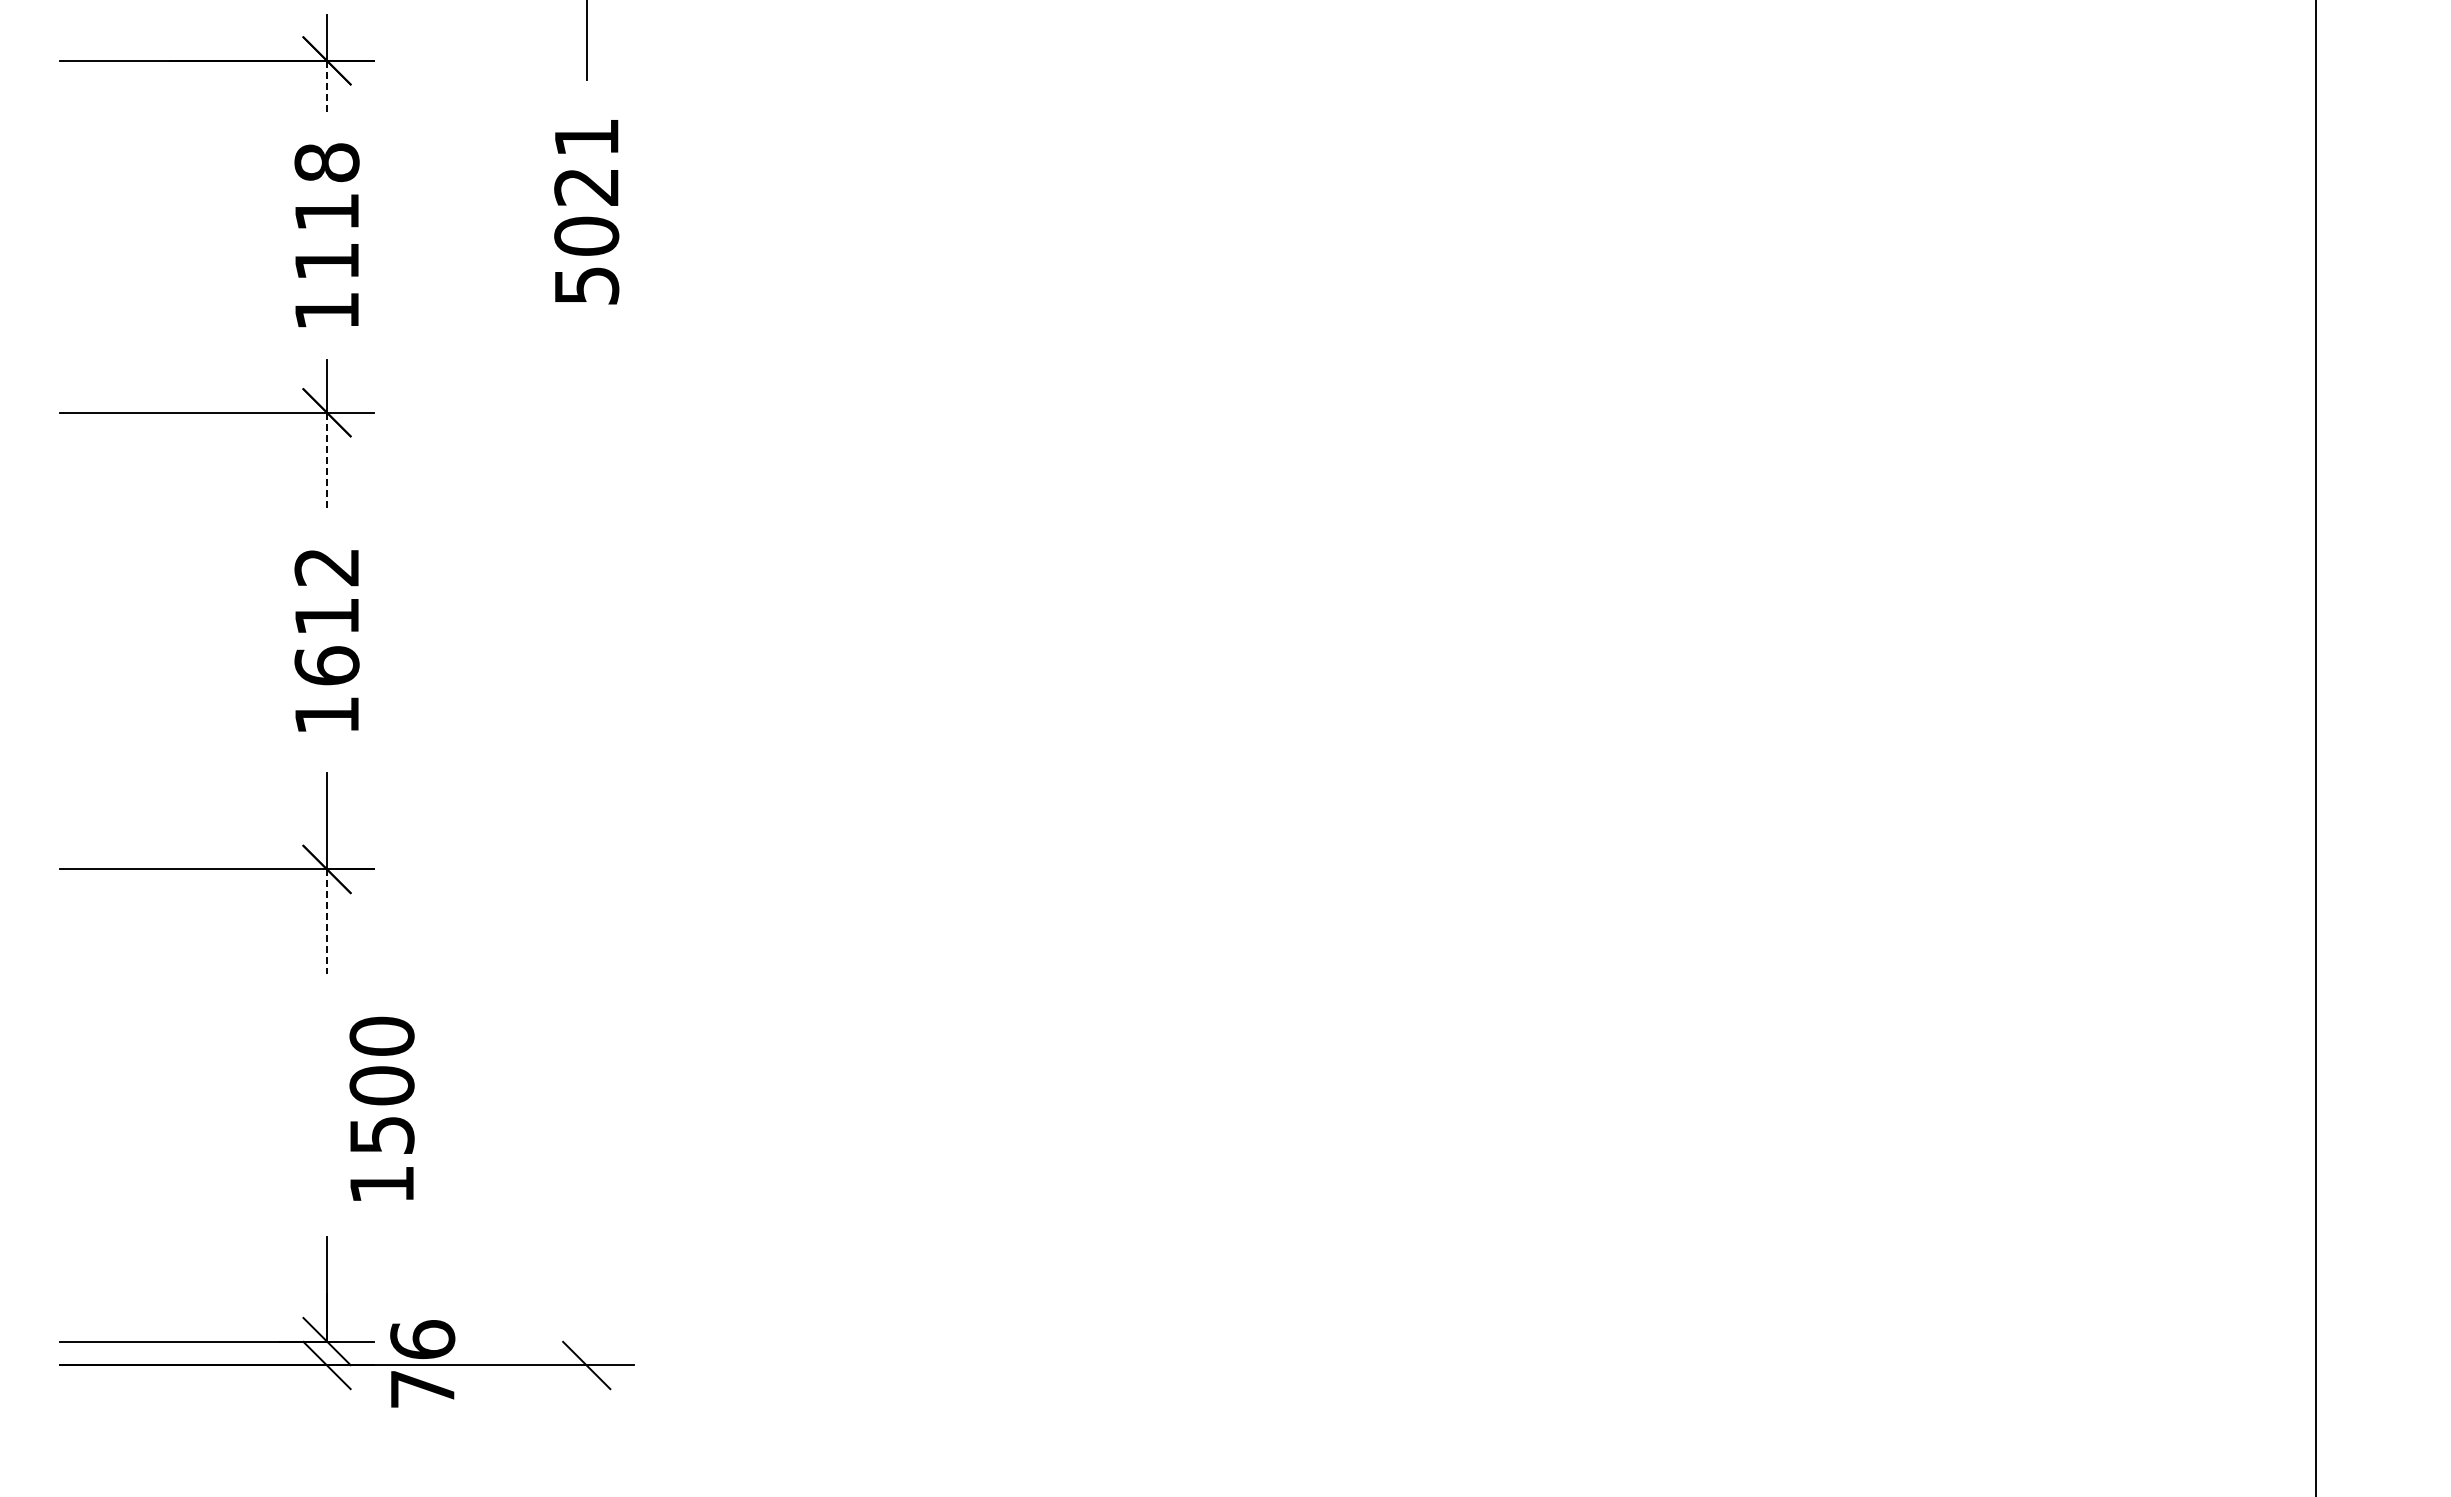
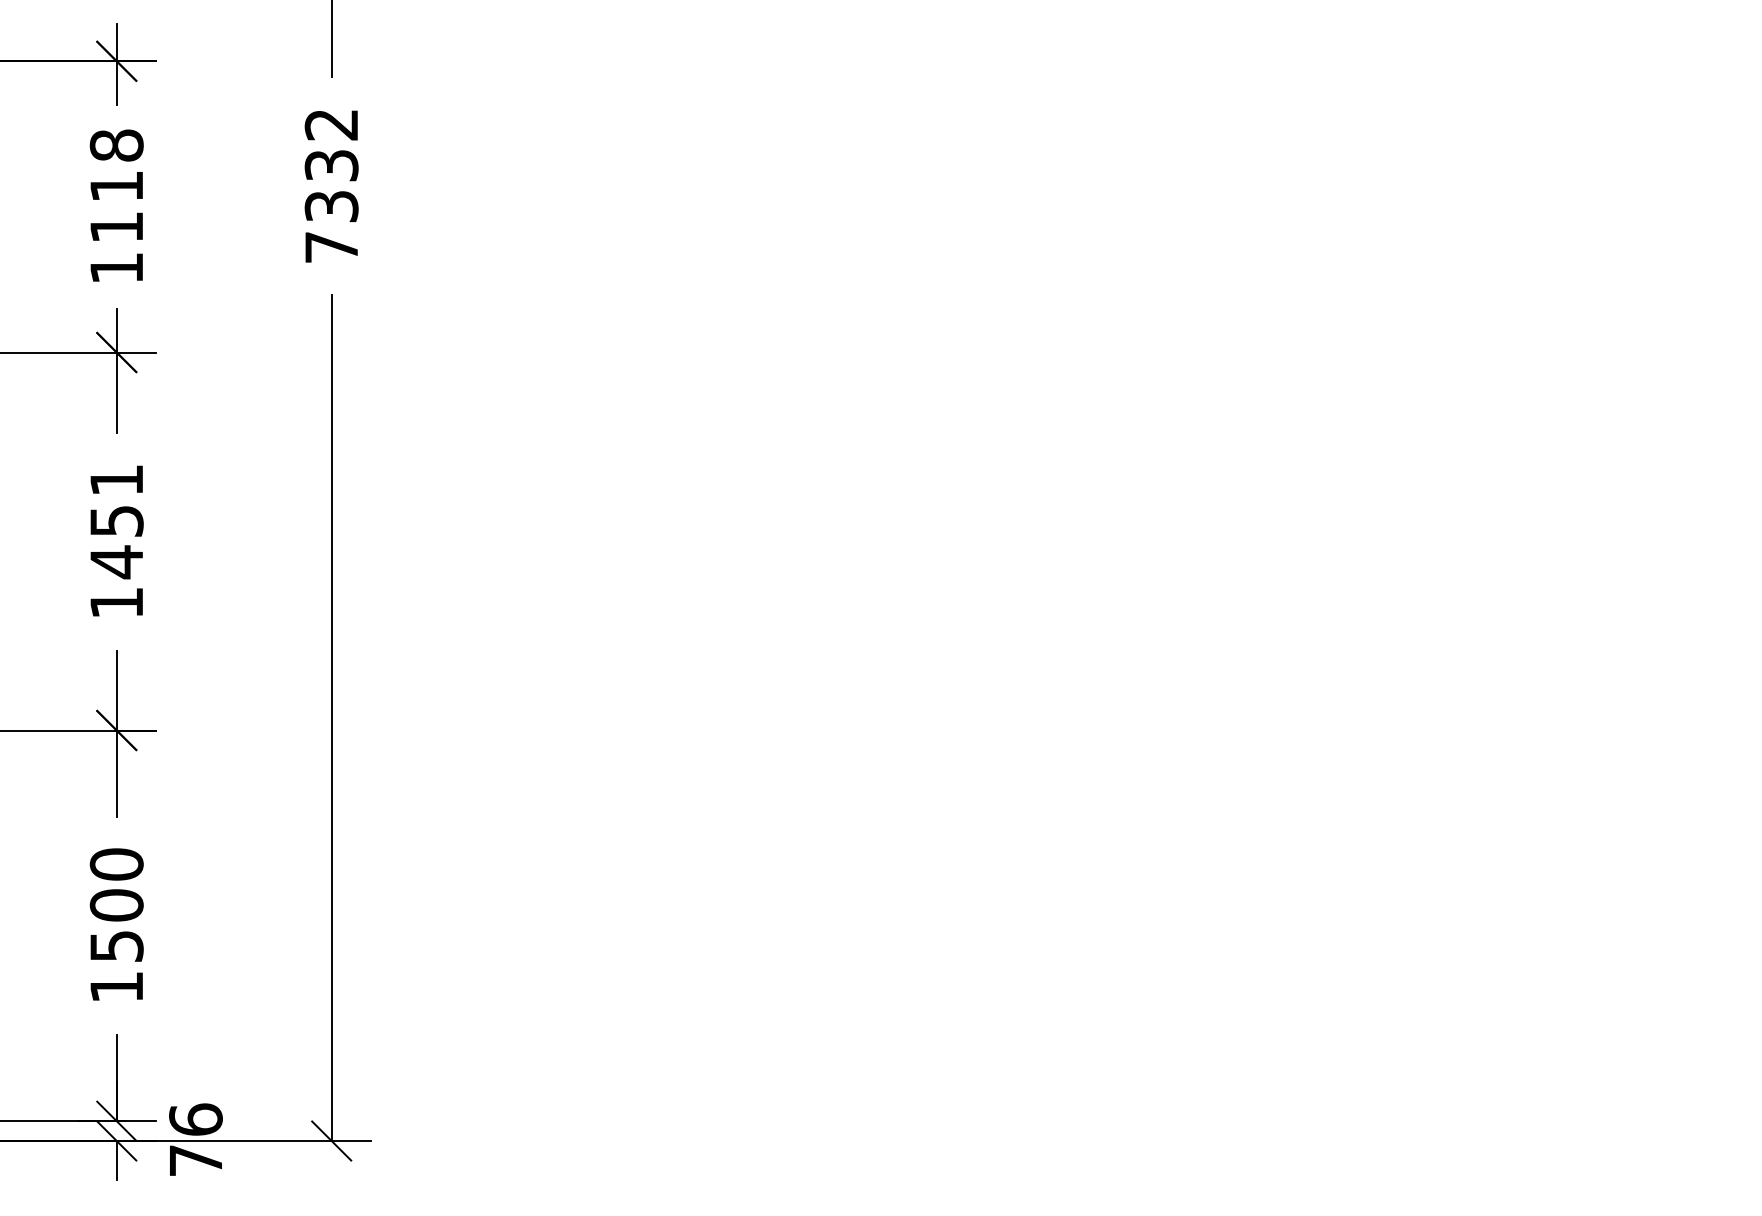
line: (327, 87) -> (117, 83), dashed -> solid
text: (586, 212) -> (331, 186), 5021 -> 7332
line: (327, 461) -> (117, 392), dashed -> solid
text: (326, 617) -> (116, 521), 1612 -> 1451
line: (586, 854) -> (331, 718), added
line: (327, 922) -> (117, 774), dashed -> solid
text: (381, 1108) -> (116, 924), moved
line: (327, 1388) -> (117, 1160), added

